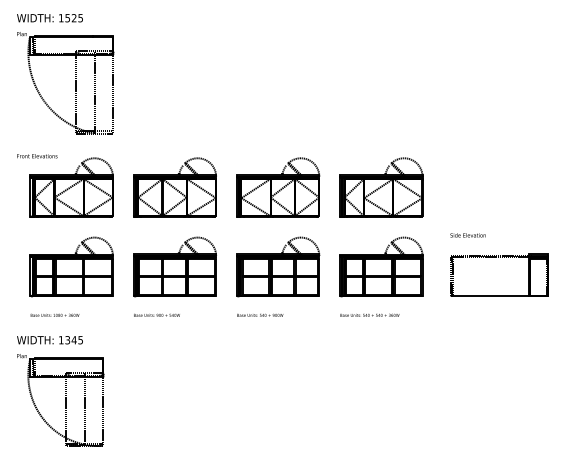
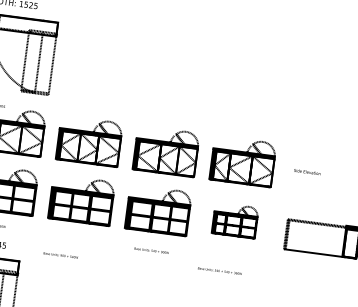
text: (467, 235) -> (306, 172), moved
part: (381, 266) -> (235, 220), size x0.7
text: (156, 314) -> (60, 254), moved
text: (260, 314) -> (152, 250), moved
text: (369, 314) -> (219, 270), moved

